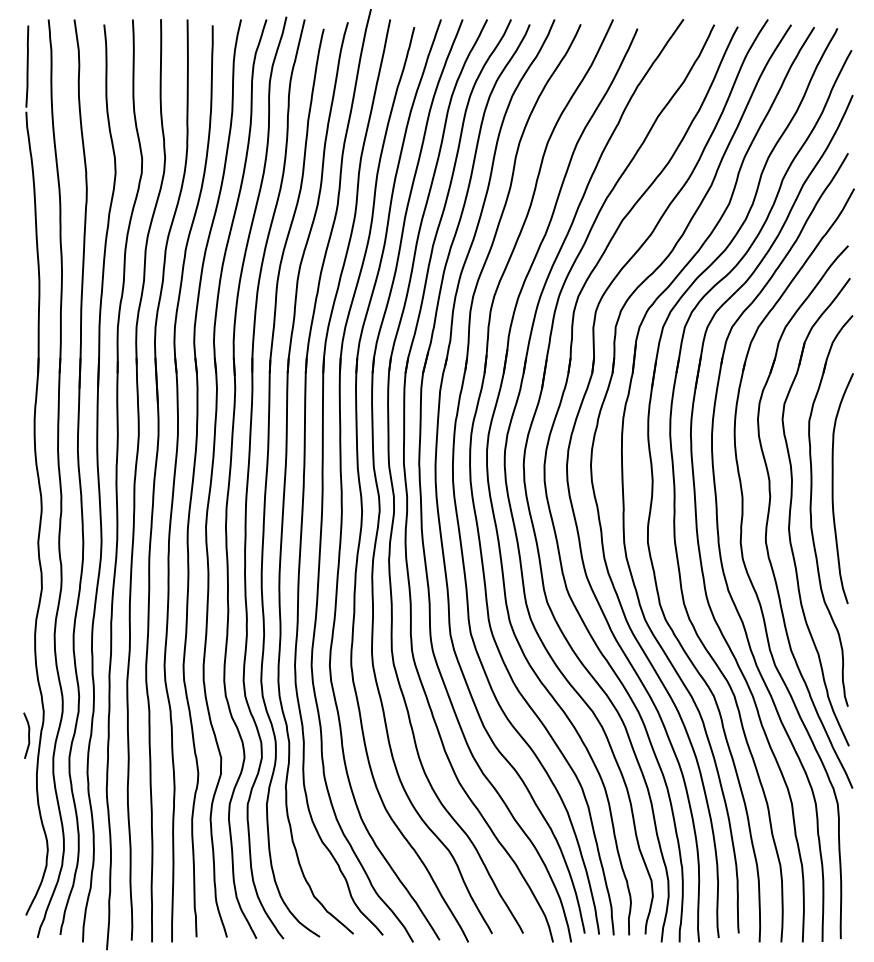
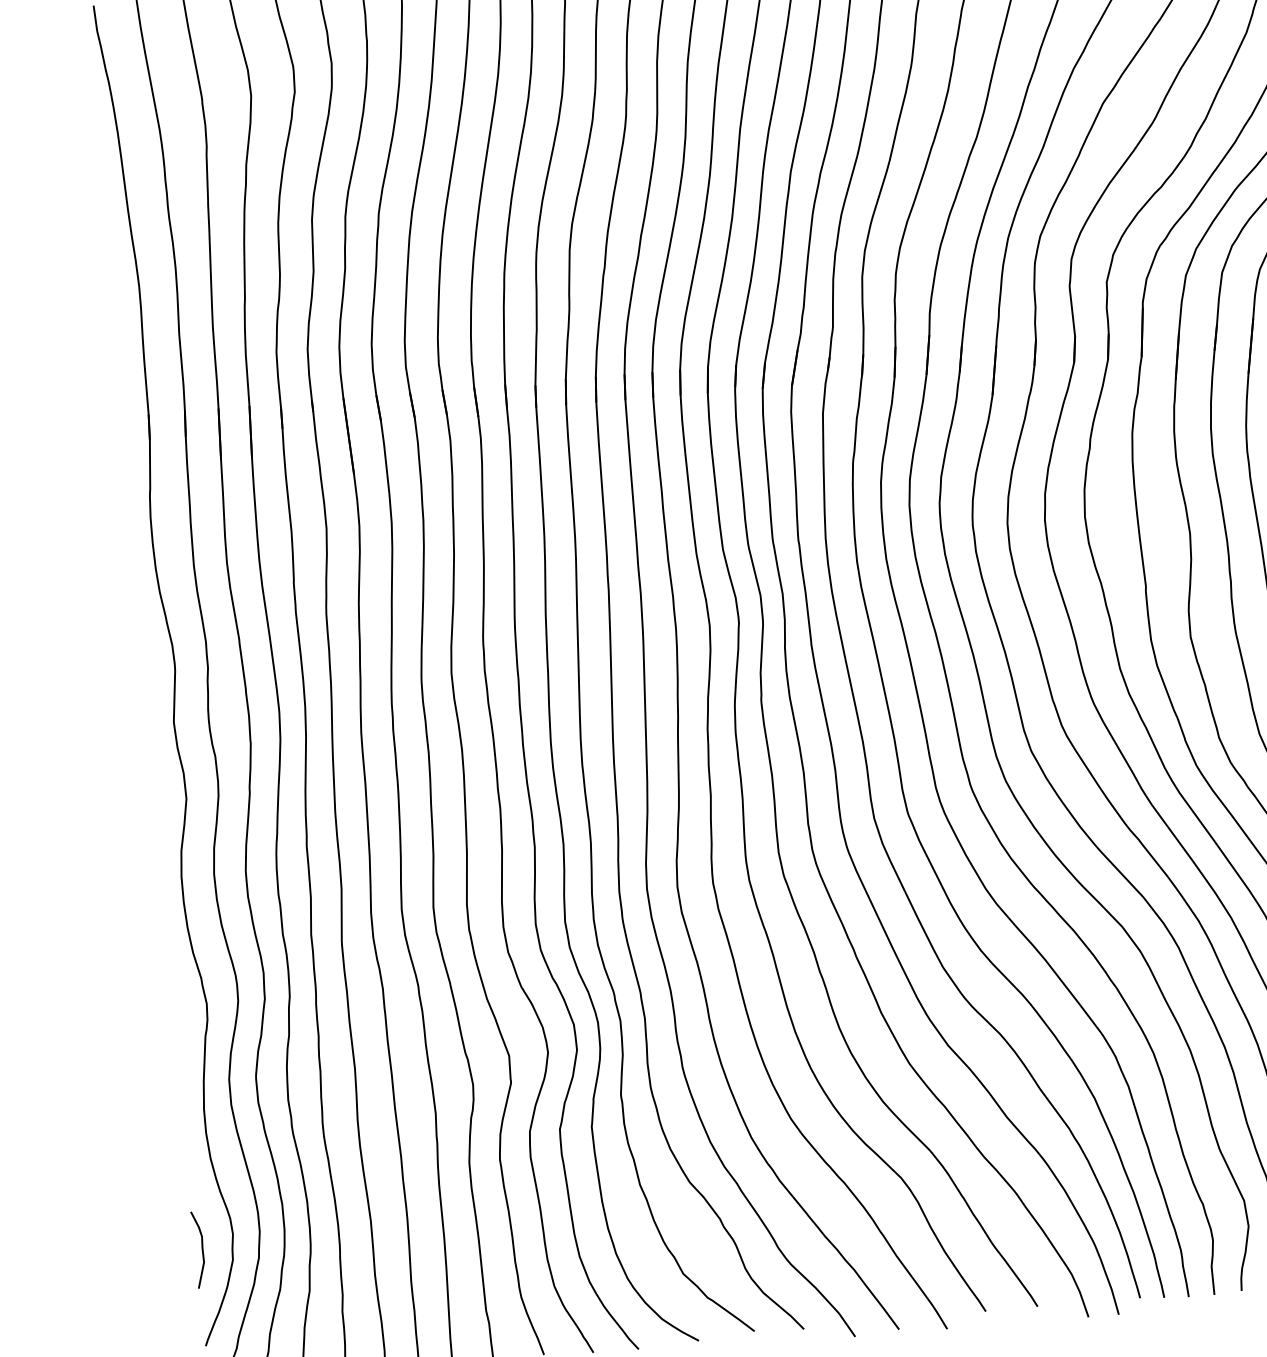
curve: (28, 735) -> (201, 1249), moved

